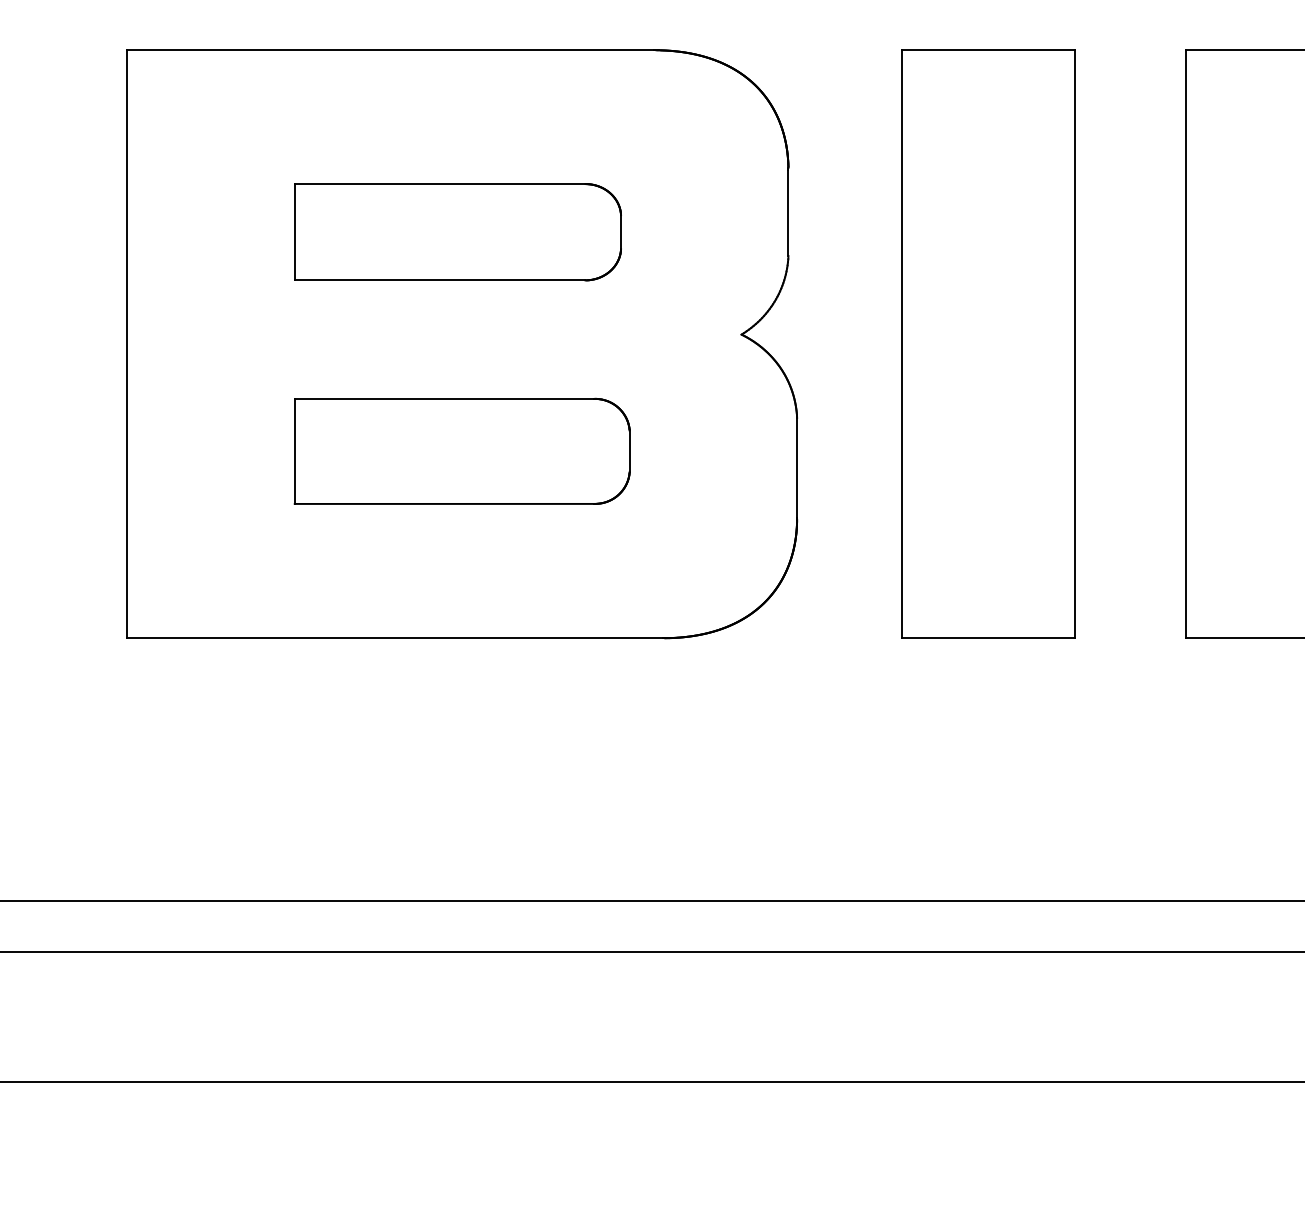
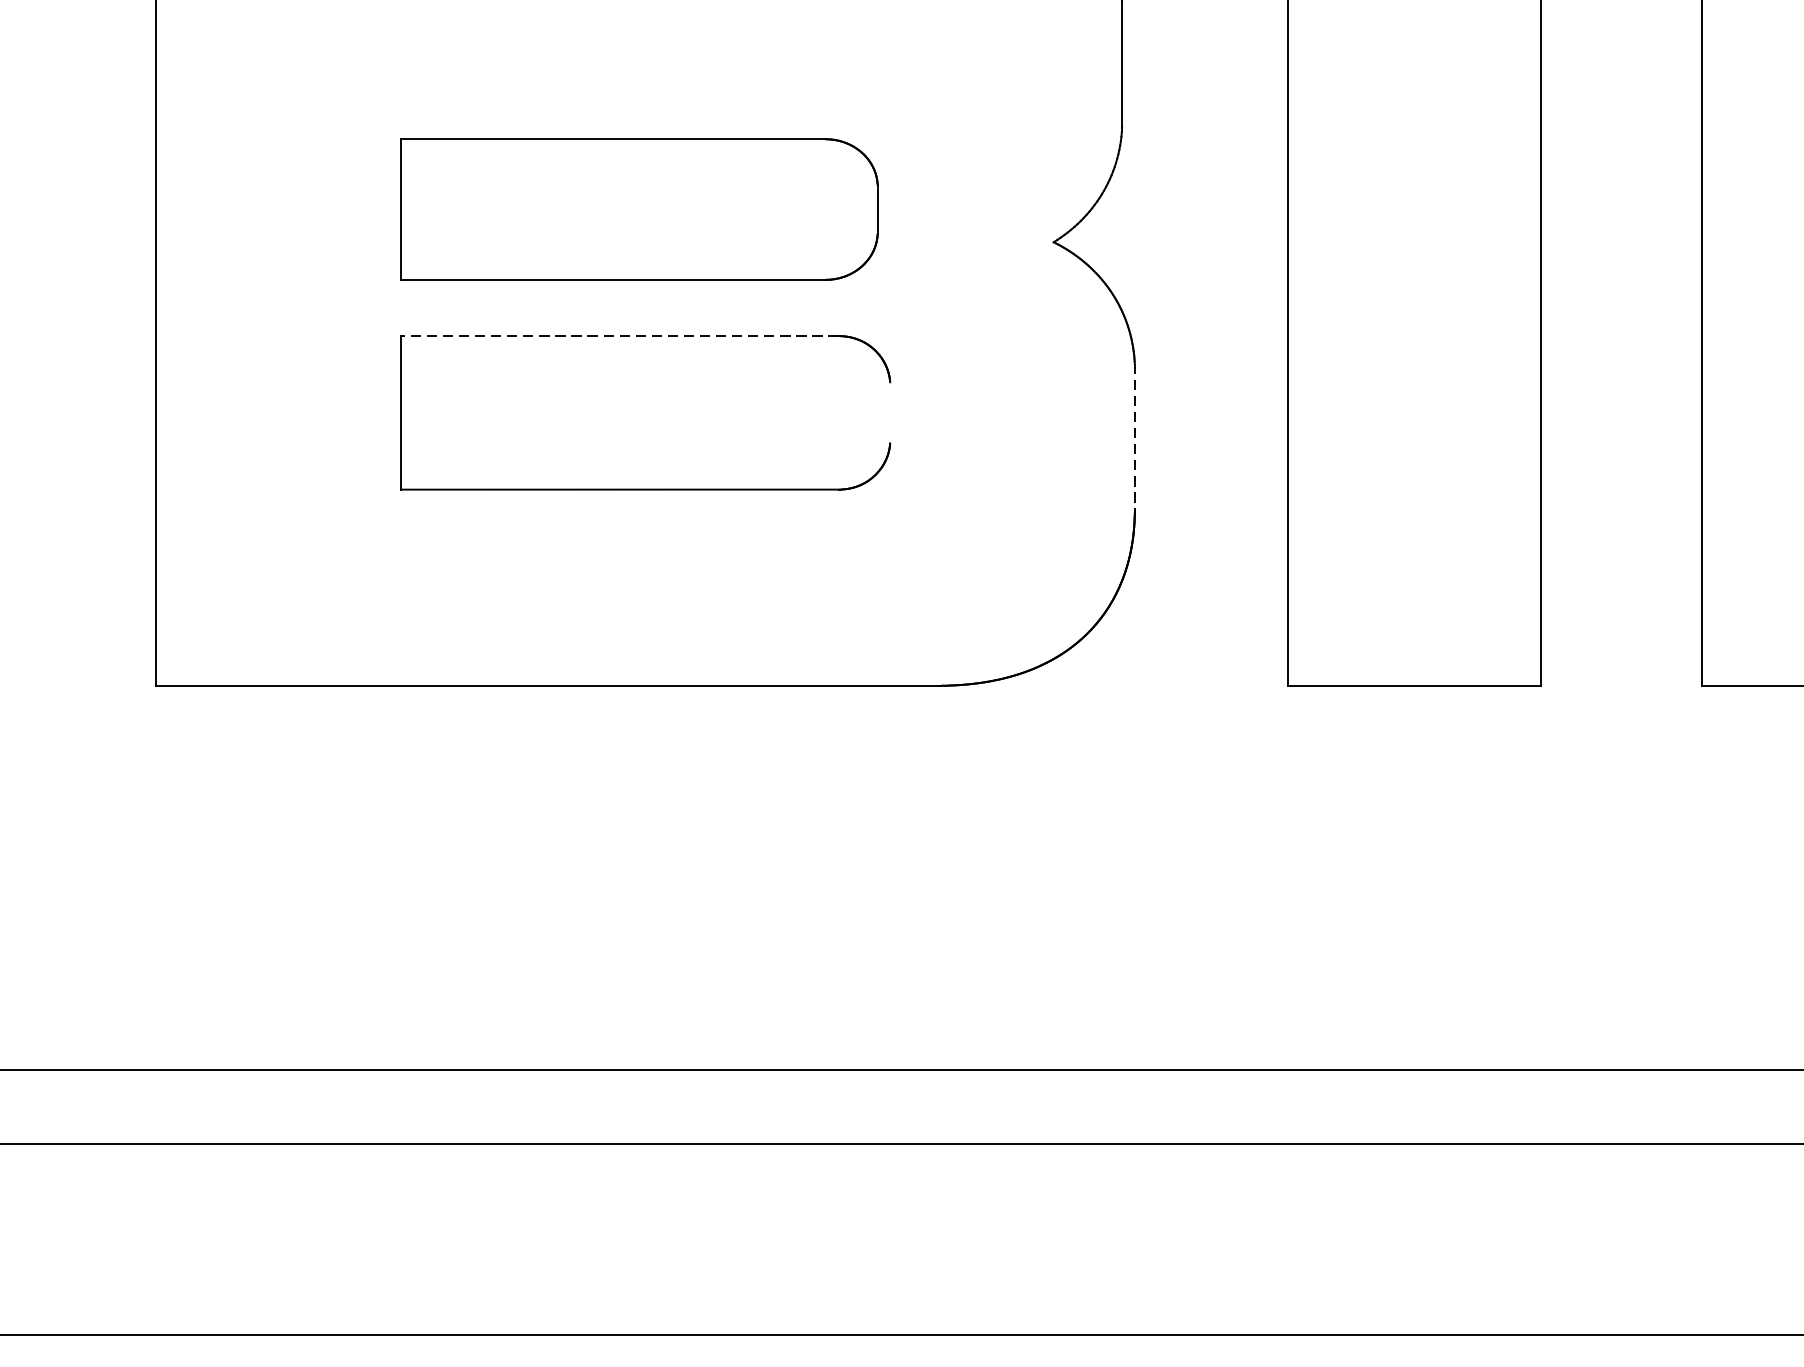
part: (457, 232) -> (638, 209), moved
line: (444, 398) -> (619, 335), solid -> dashed
line: (629, 451) -> (889, 413), removed
line: (797, 468) -> (1135, 437), solid -> dashed

